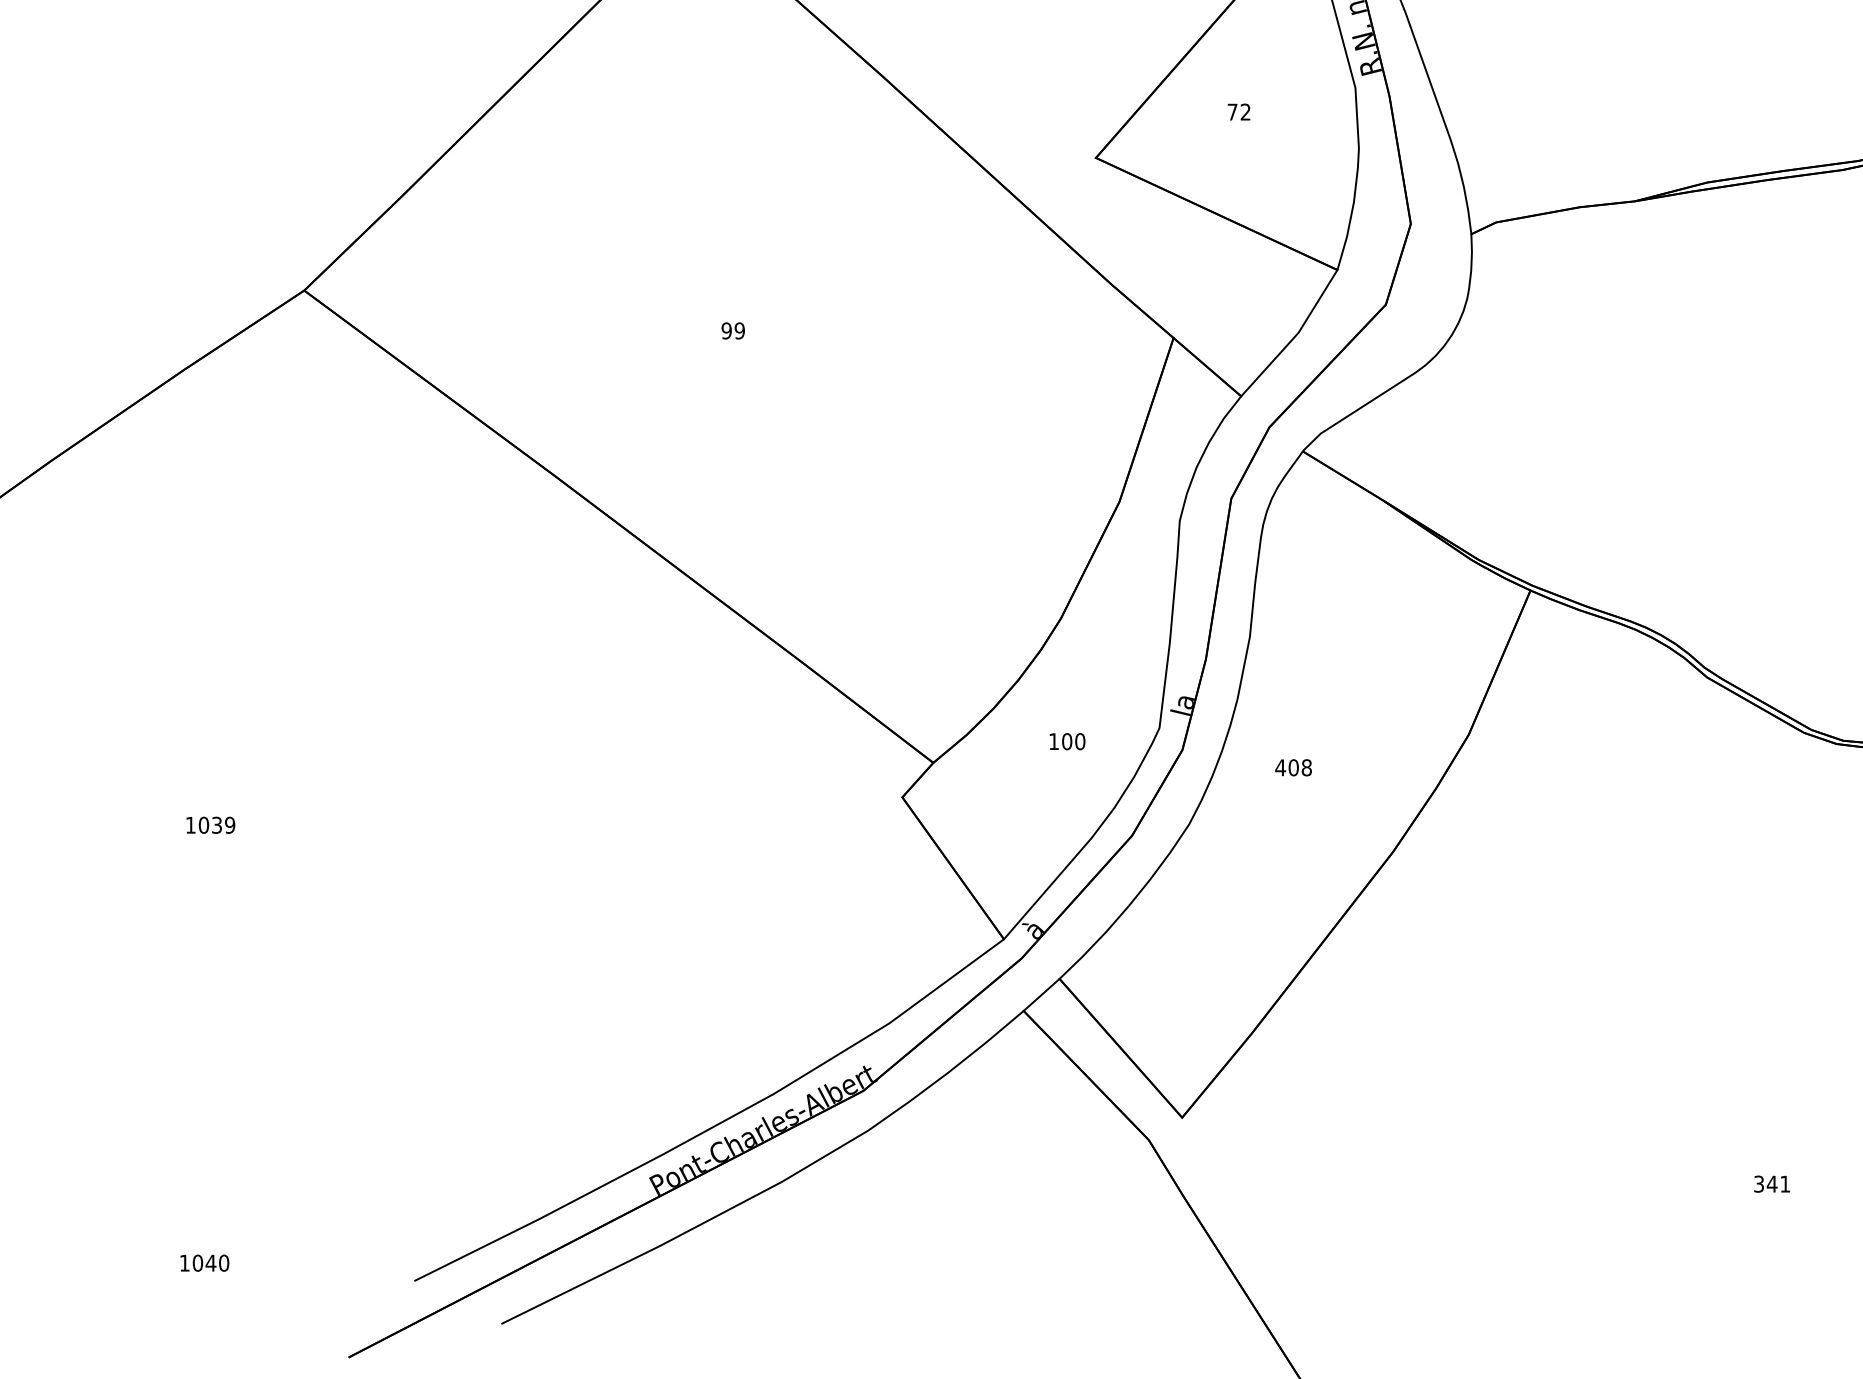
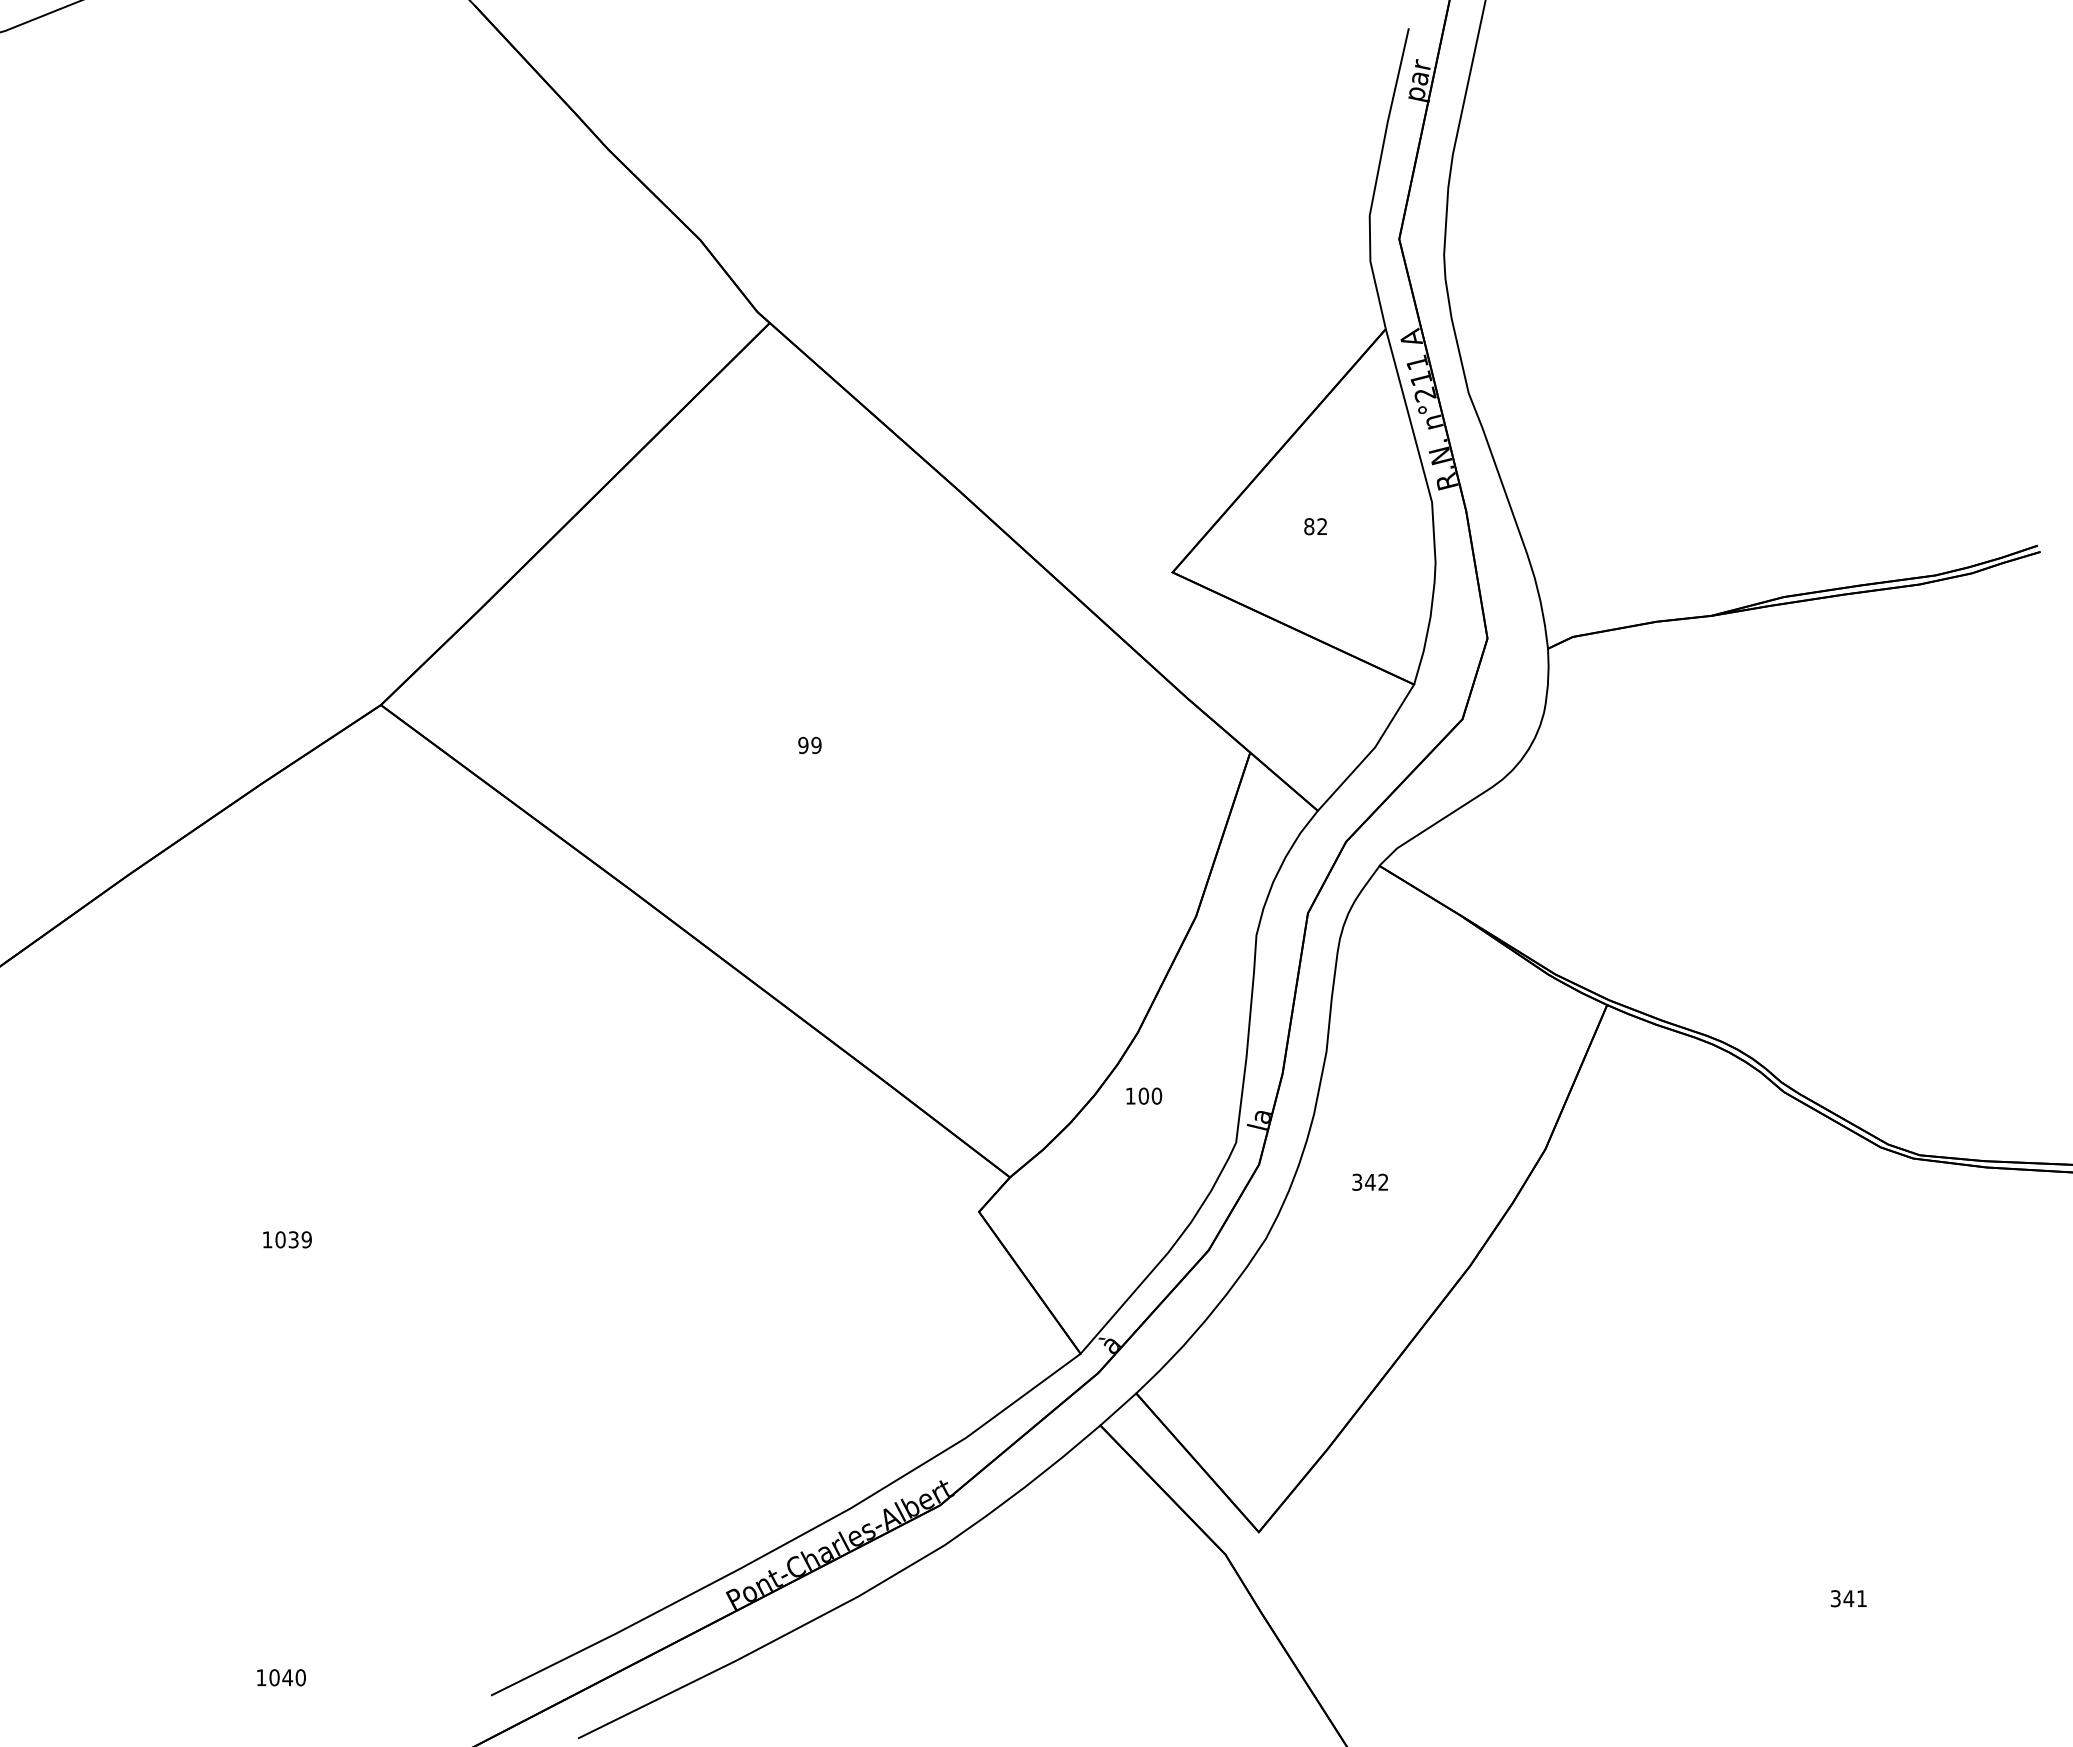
text: (1232, 111) -> (1309, 526), 72 -> 82
text: (1067, 740) -> (1144, 1095), moved
text: (1292, 766) -> (1369, 1181), 408 -> 342

